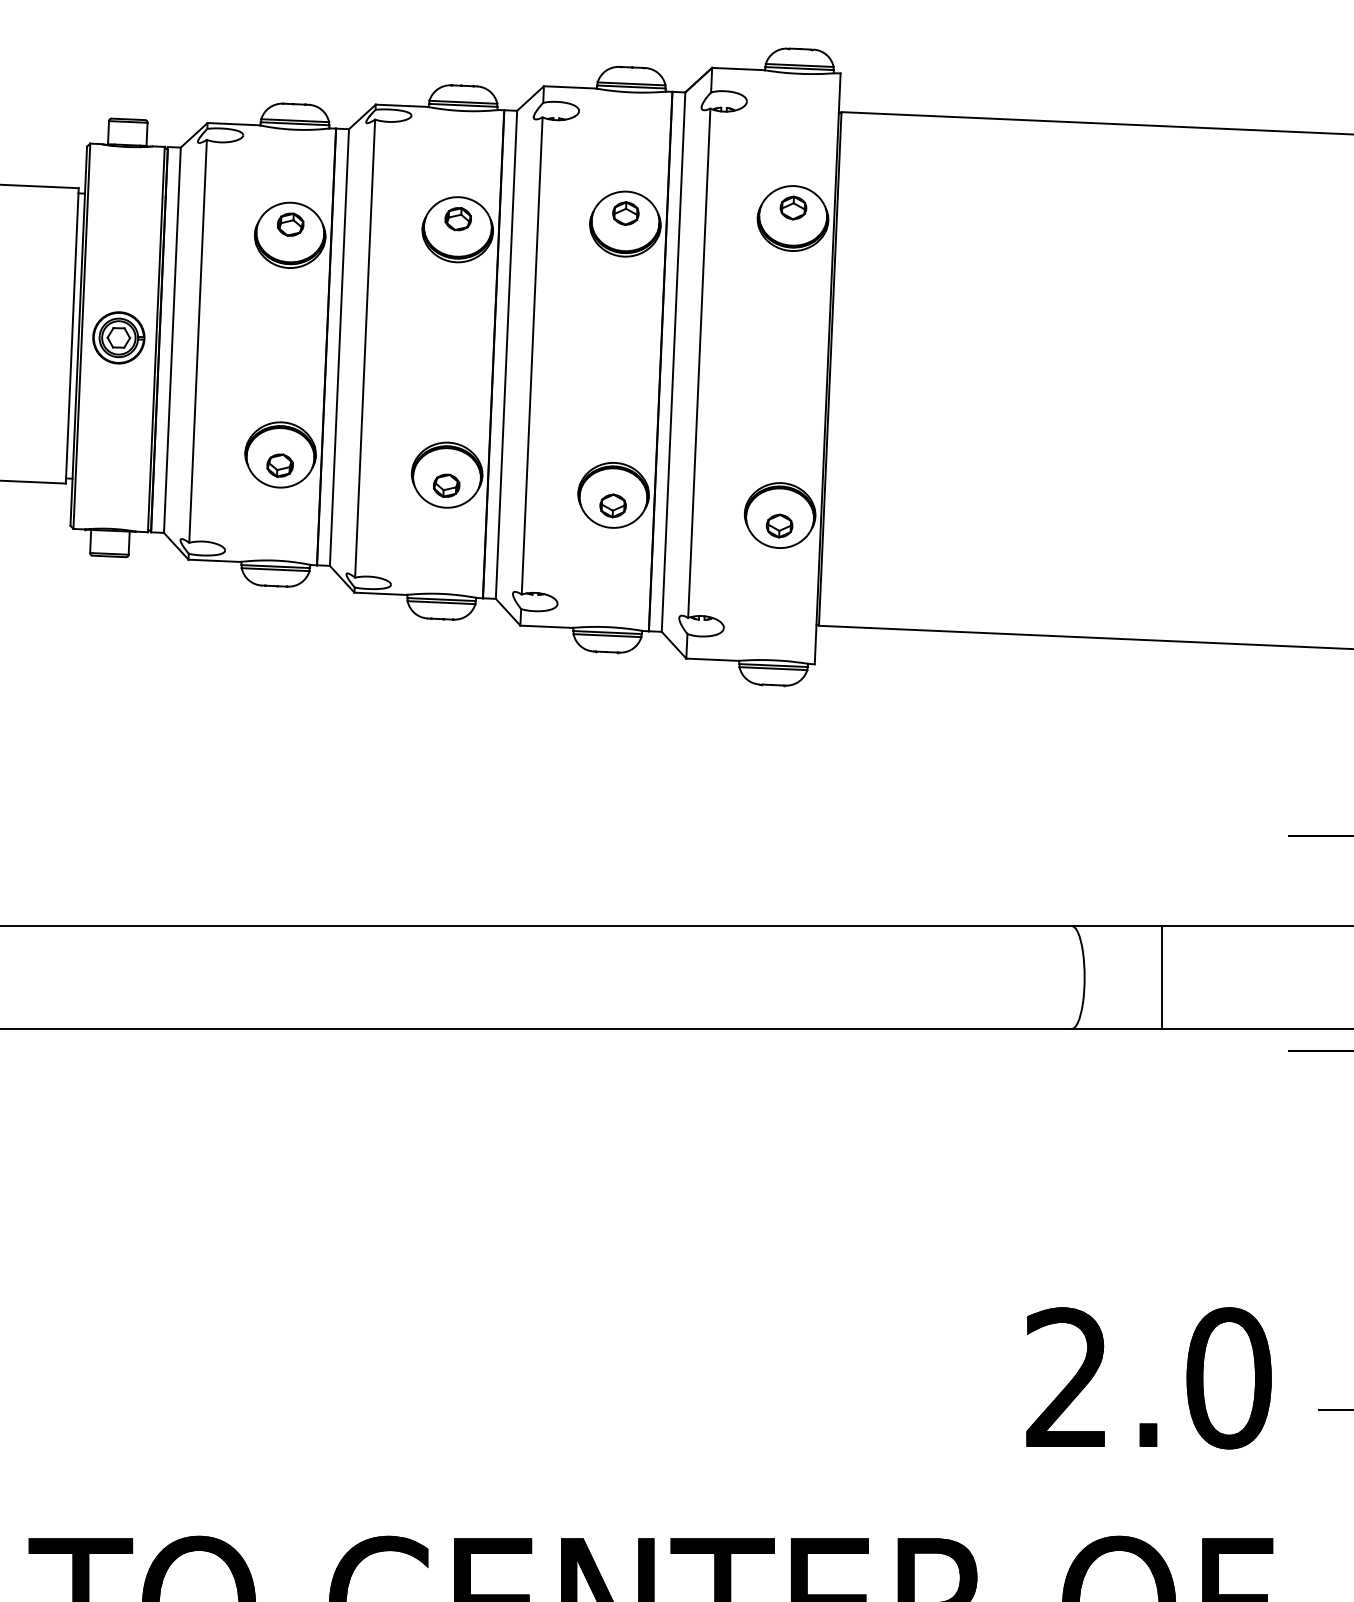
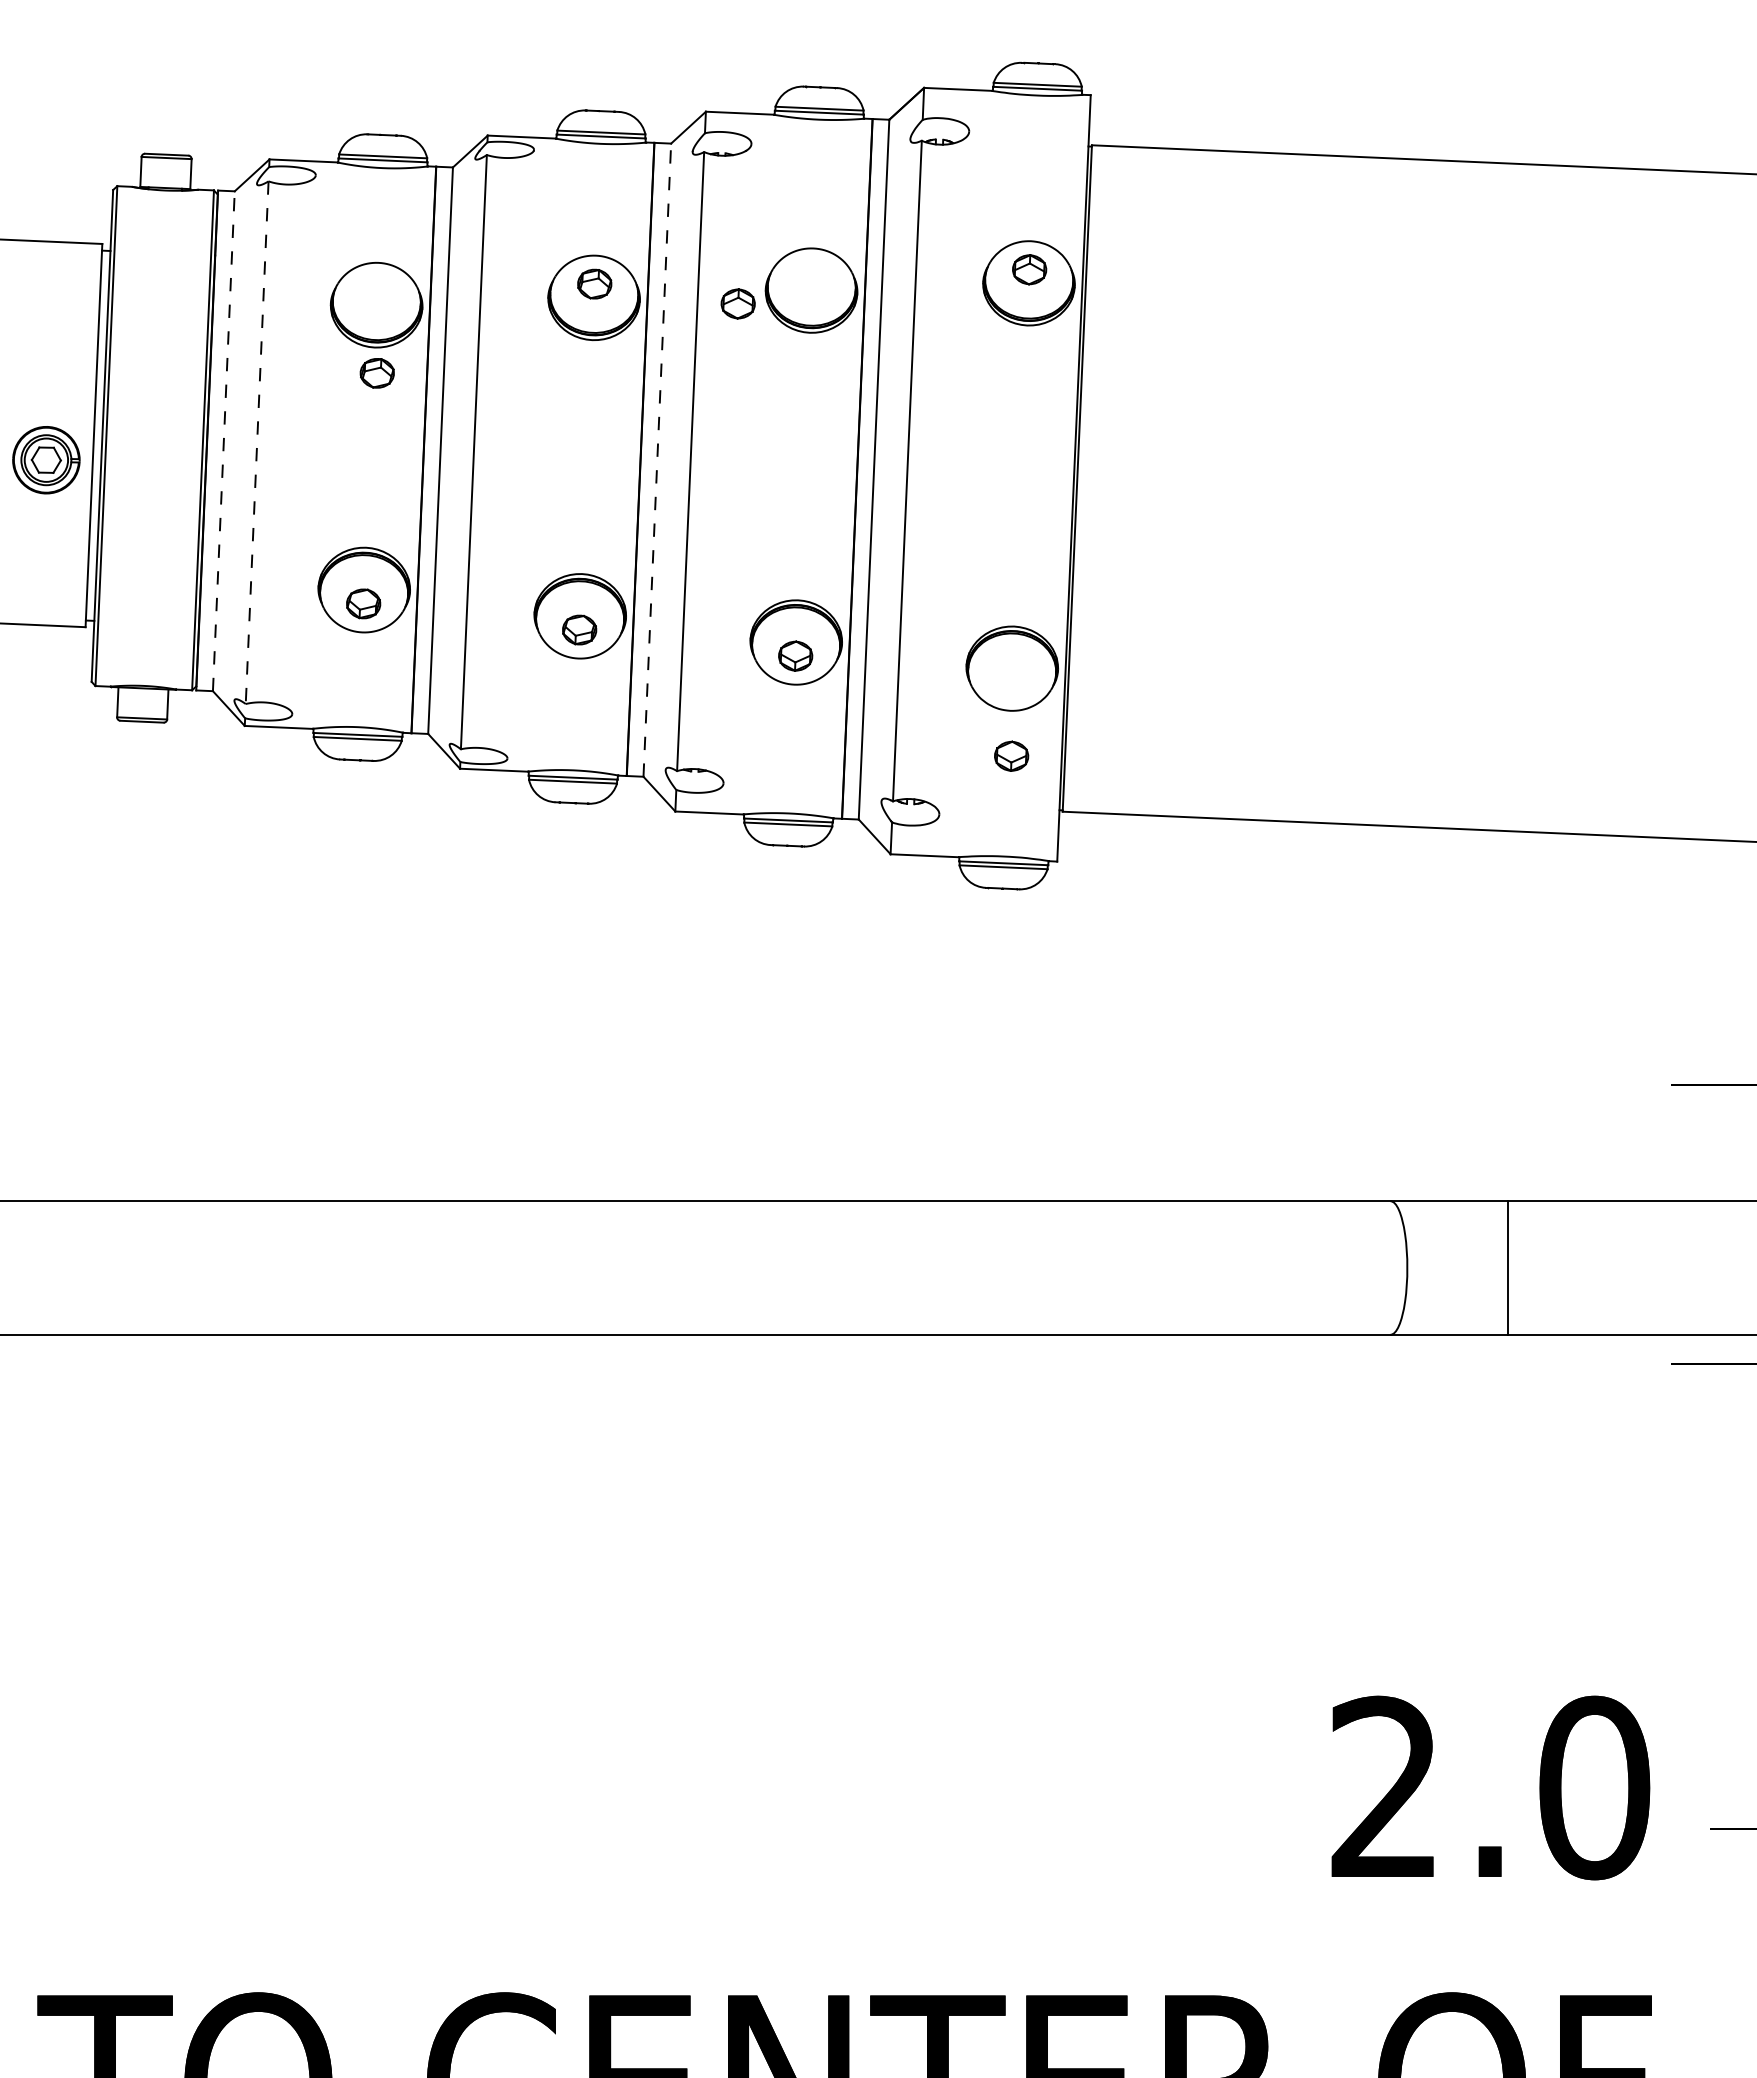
part: (625, 213) -> (737, 303), moved
part: (290, 224) -> (376, 373), moved
part: (118, 338) -> (46, 460), moved
line: (172, 339) -> (223, 440), solid -> dashed
line: (198, 341) -> (257, 442), solid -> dashed
line: (506, 355) -> (657, 460), solid -> dashed
part: (779, 525) -> (1011, 755), moved

